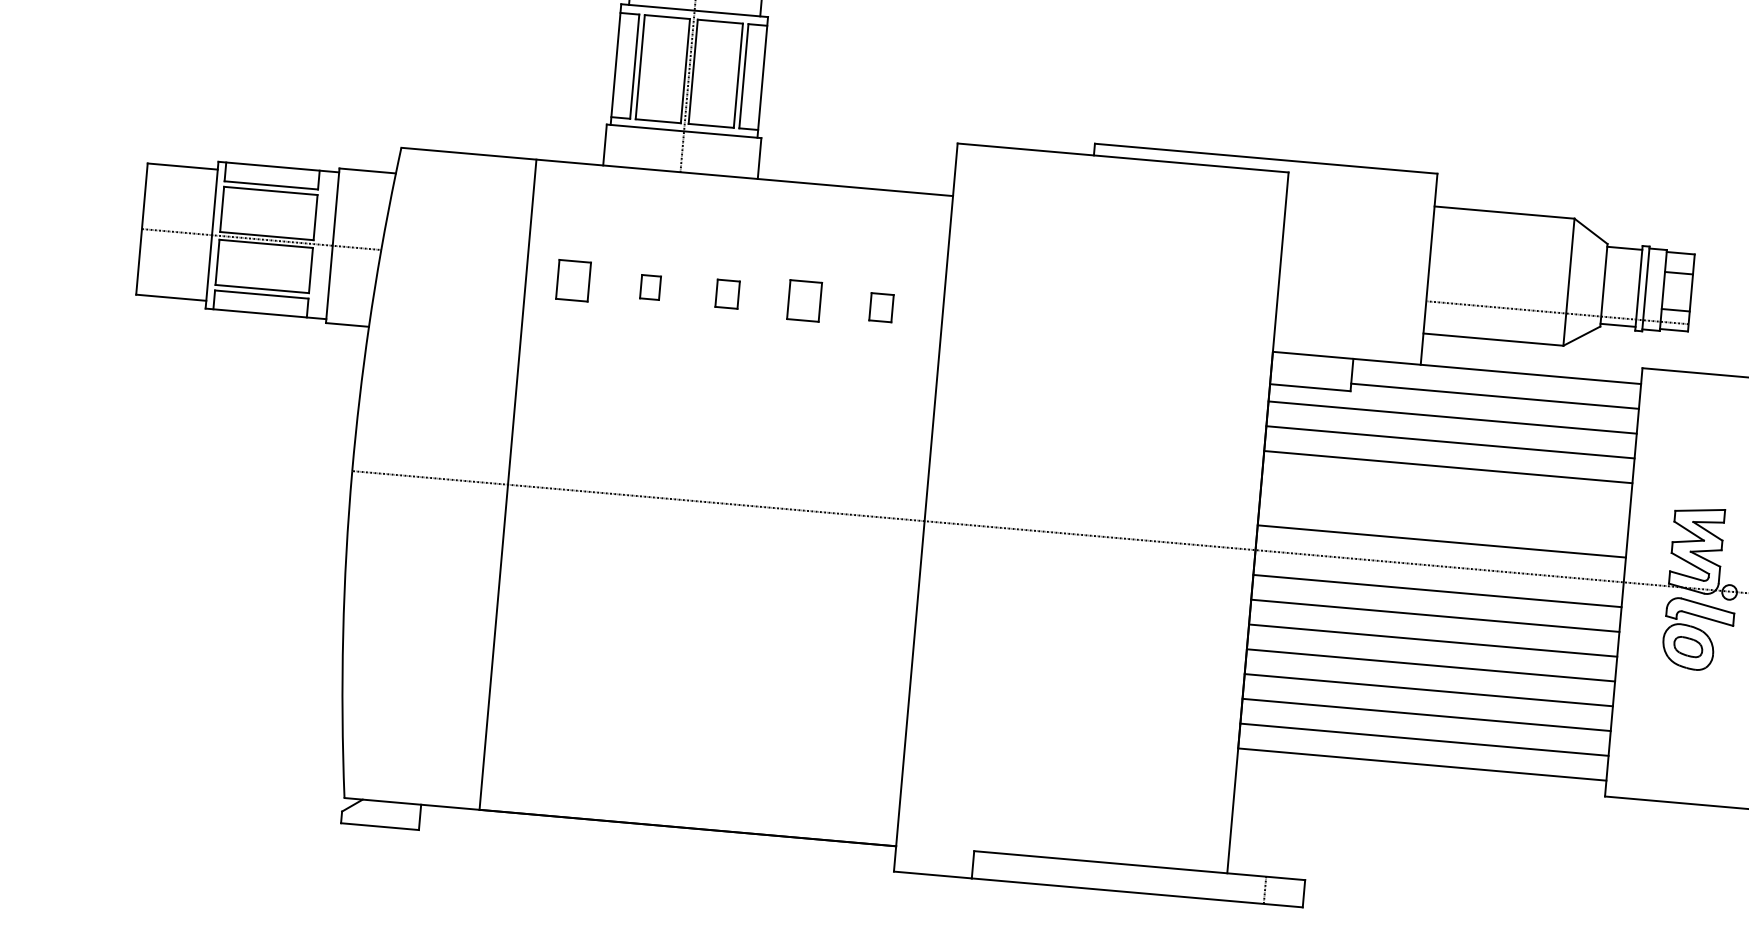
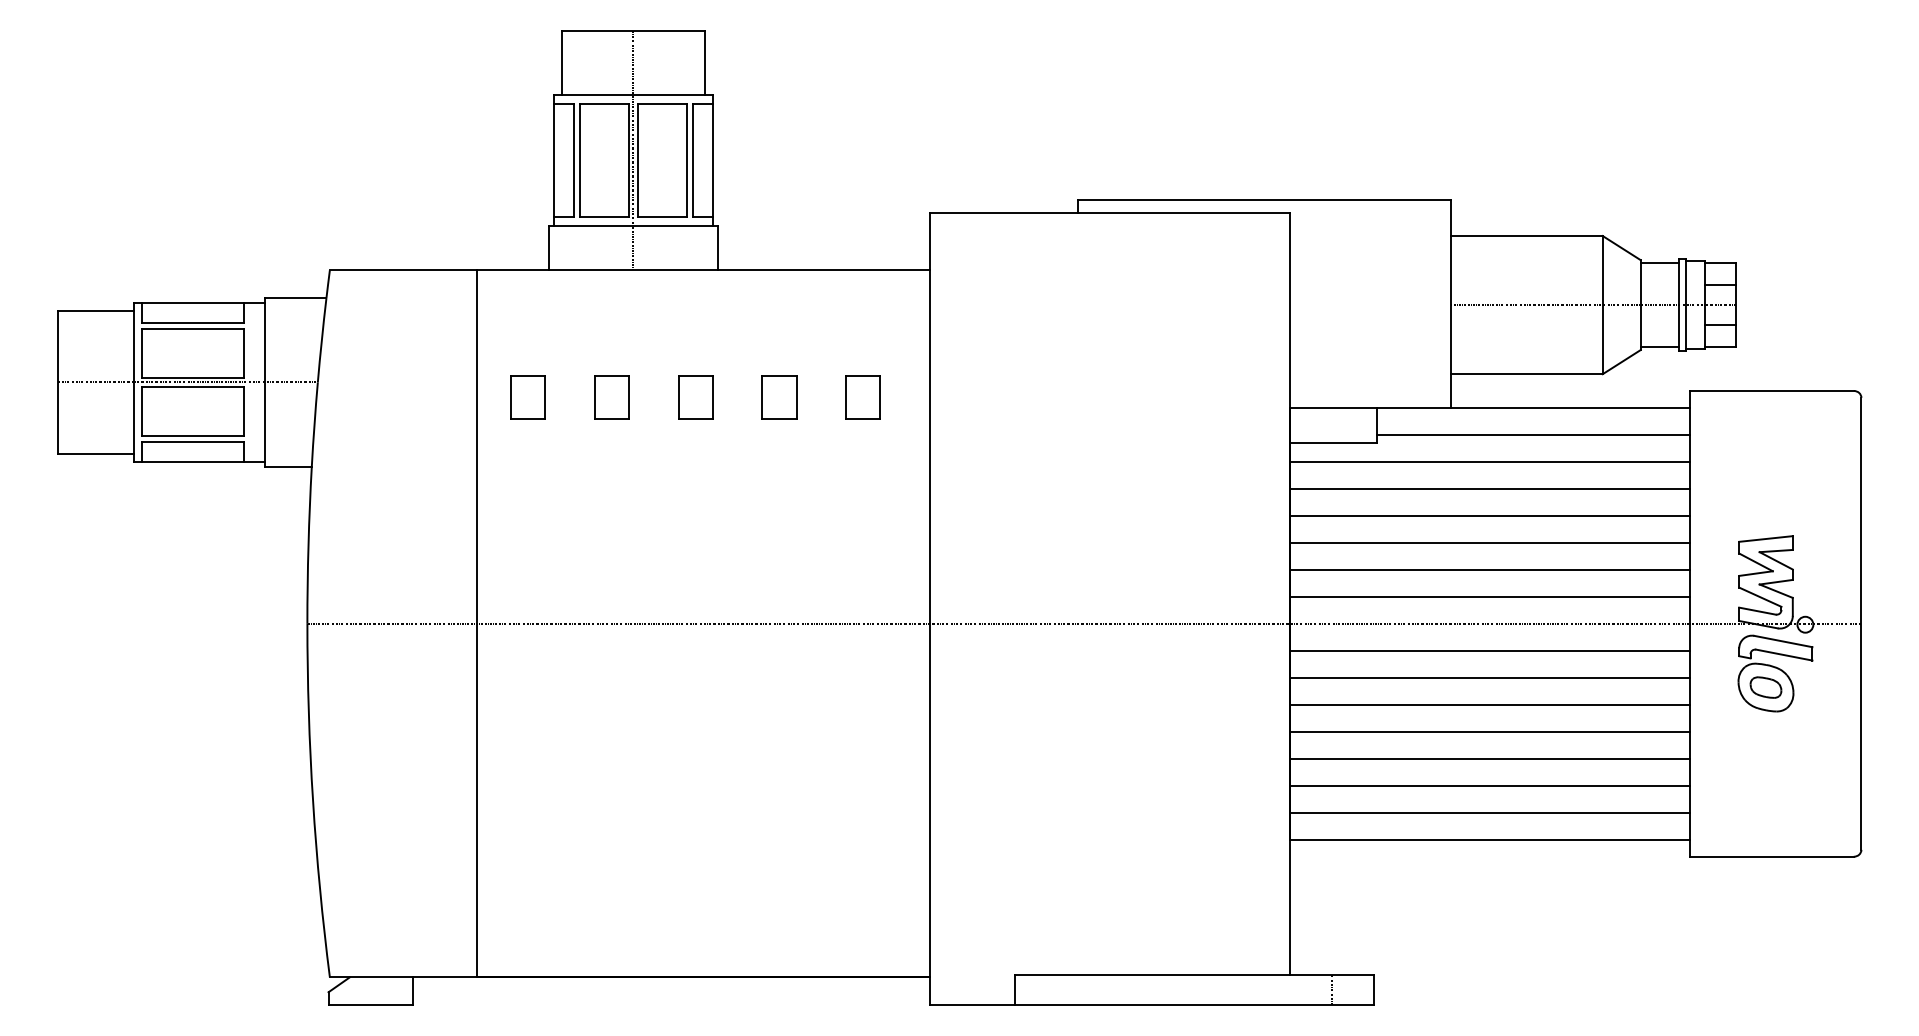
part: (650, 287) -> (611, 397), size x1.67
part: (727, 294) -> (695, 397), size x1.43
part: (880, 307) -> (862, 397), size x1.43
line: (1556, 313) -> (1592, 305), moved
line: (1445, 491) -> (1489, 542), added
line: (1443, 516) -> (1489, 569), added

